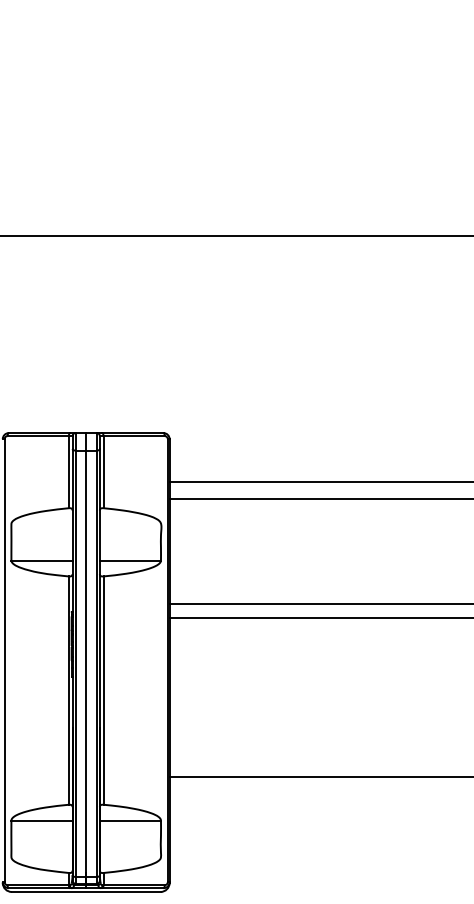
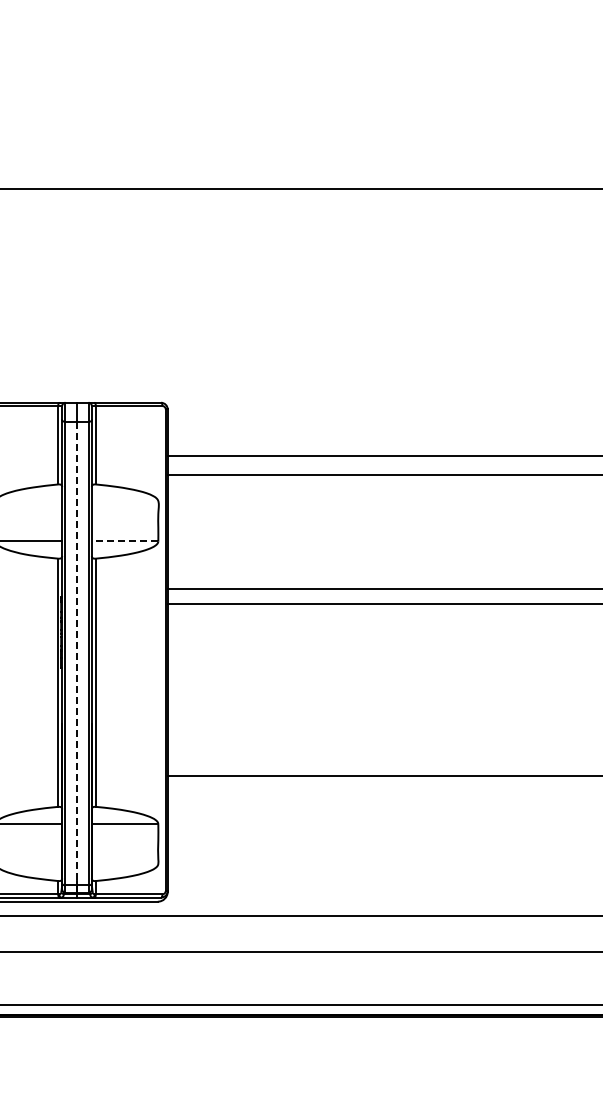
line: (129, 560) -> (124, 541), solid -> dashed
line: (86, 663) -> (77, 653), solid -> dashed

